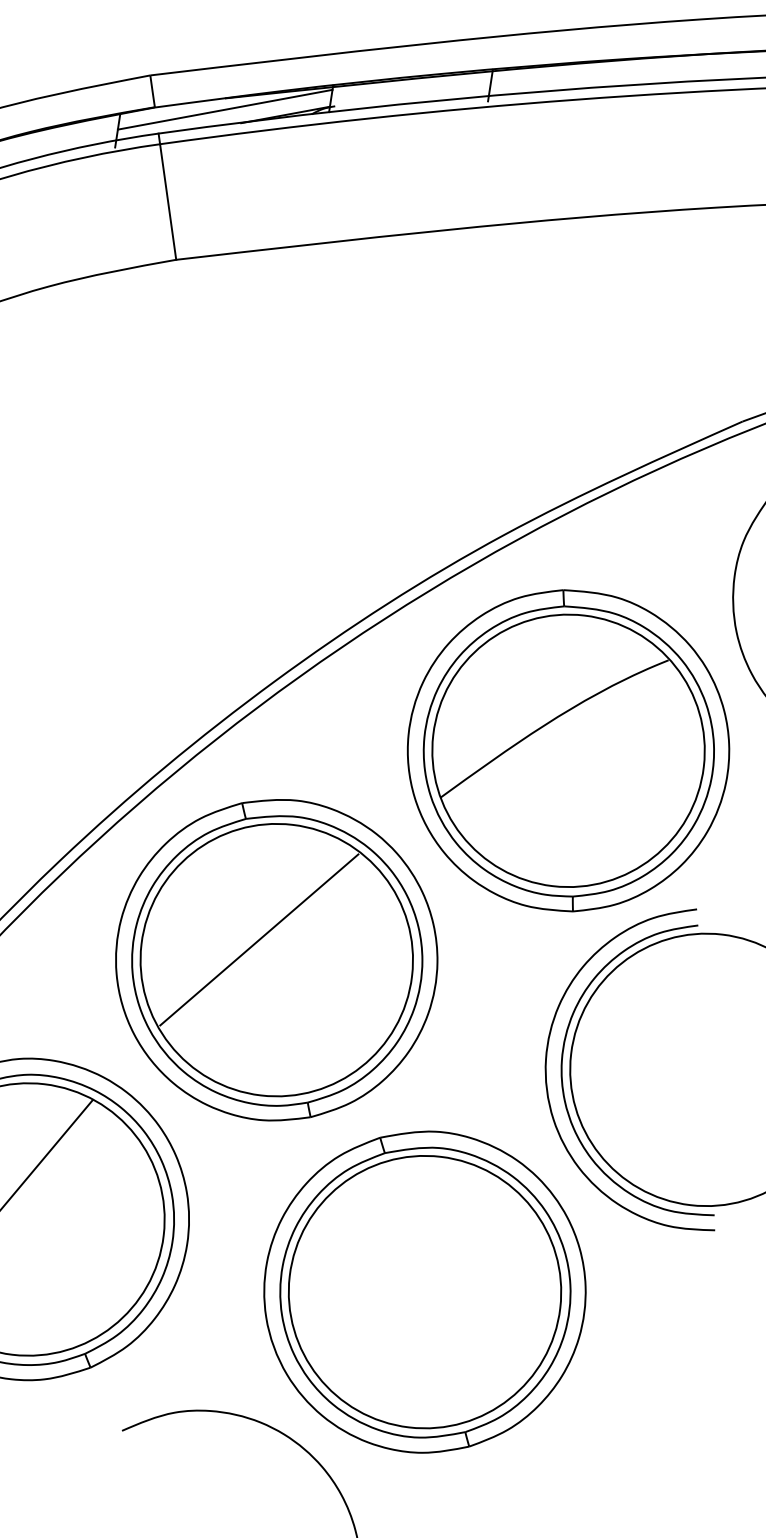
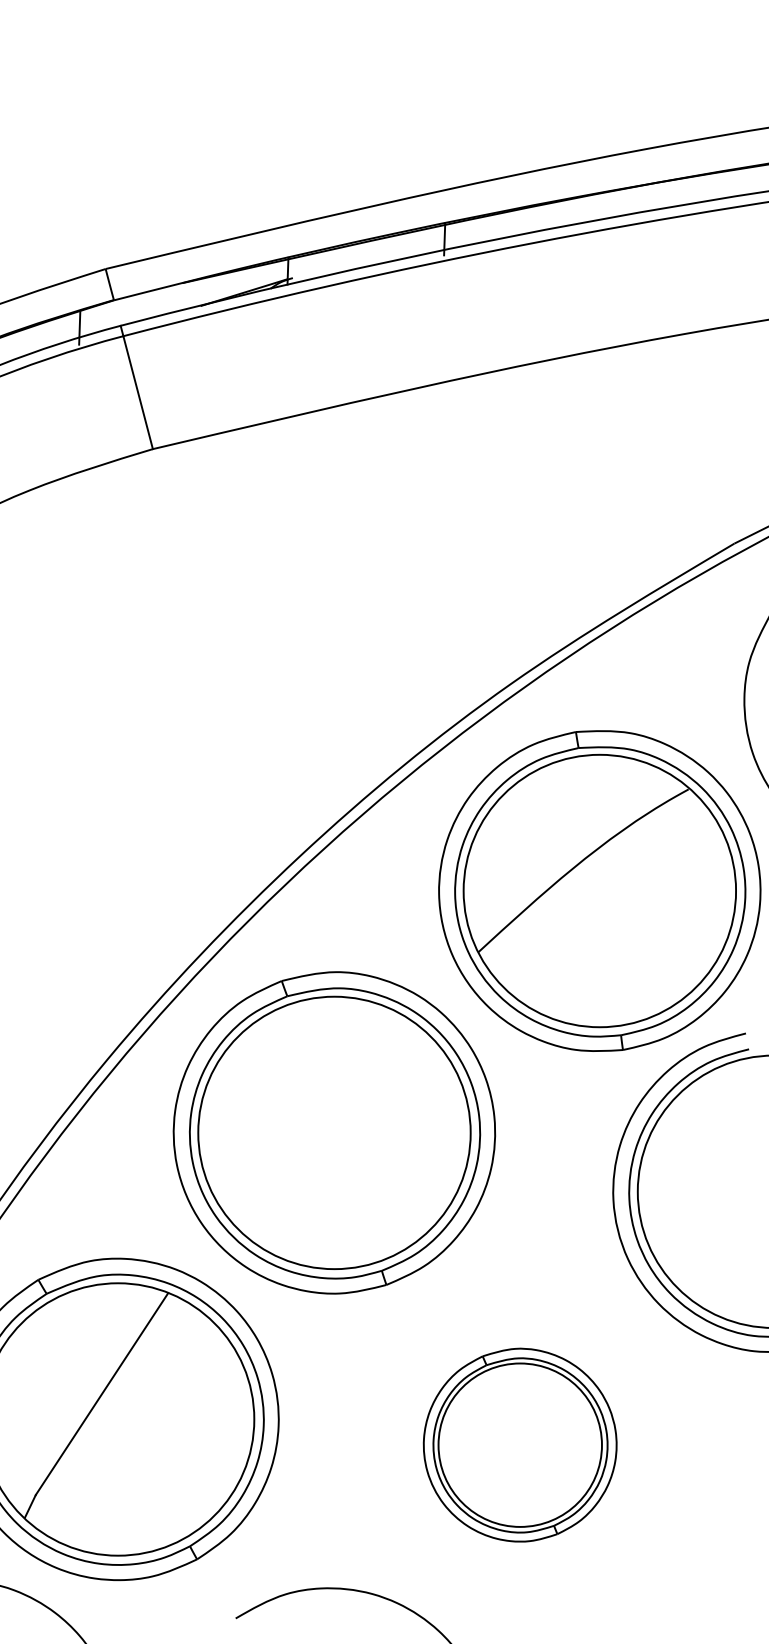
line: (224, 109) -> (183, 294), removed
line: (259, 939) -> (314, 1114), removed
part: (424, 1291) -> (519, 1444), size x0.6

